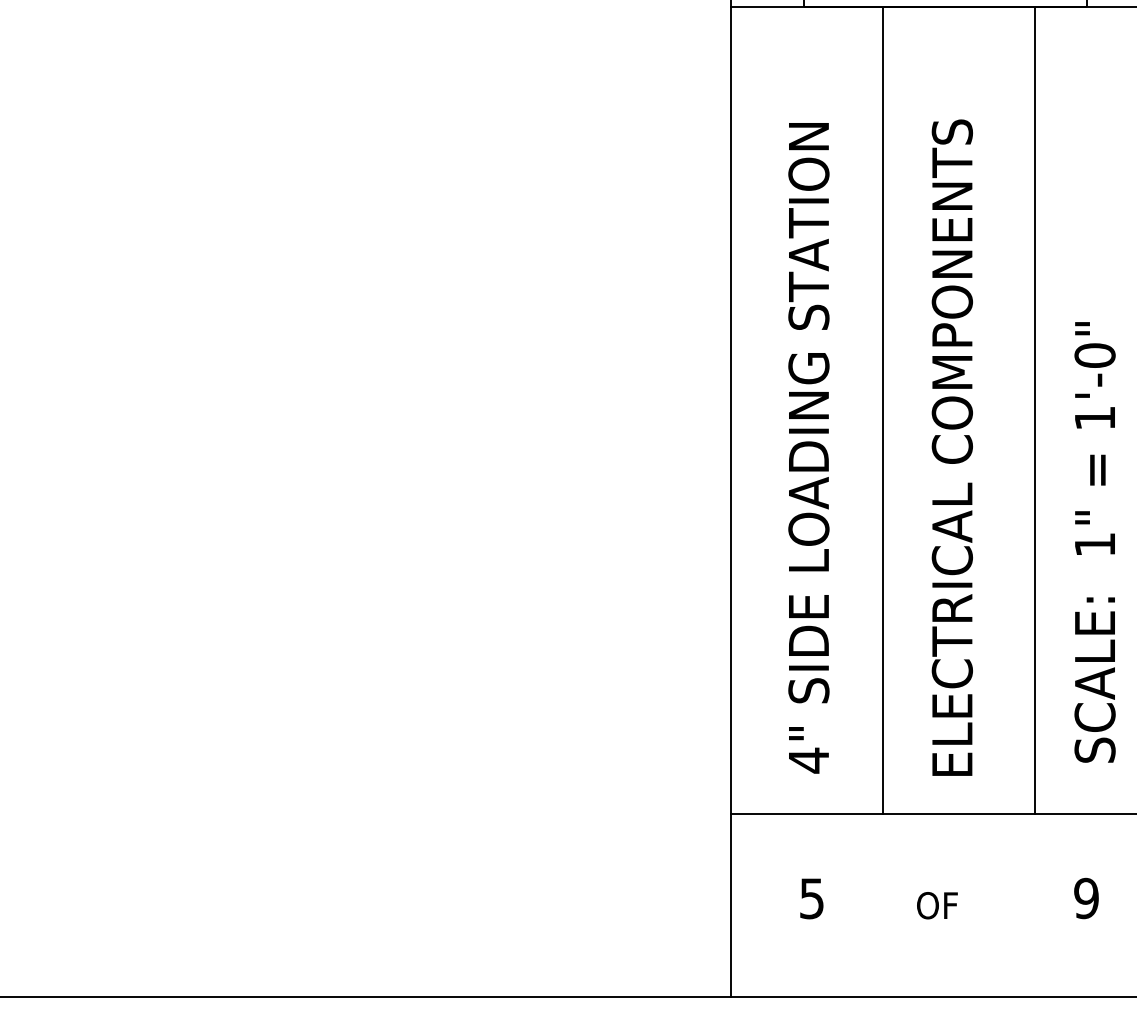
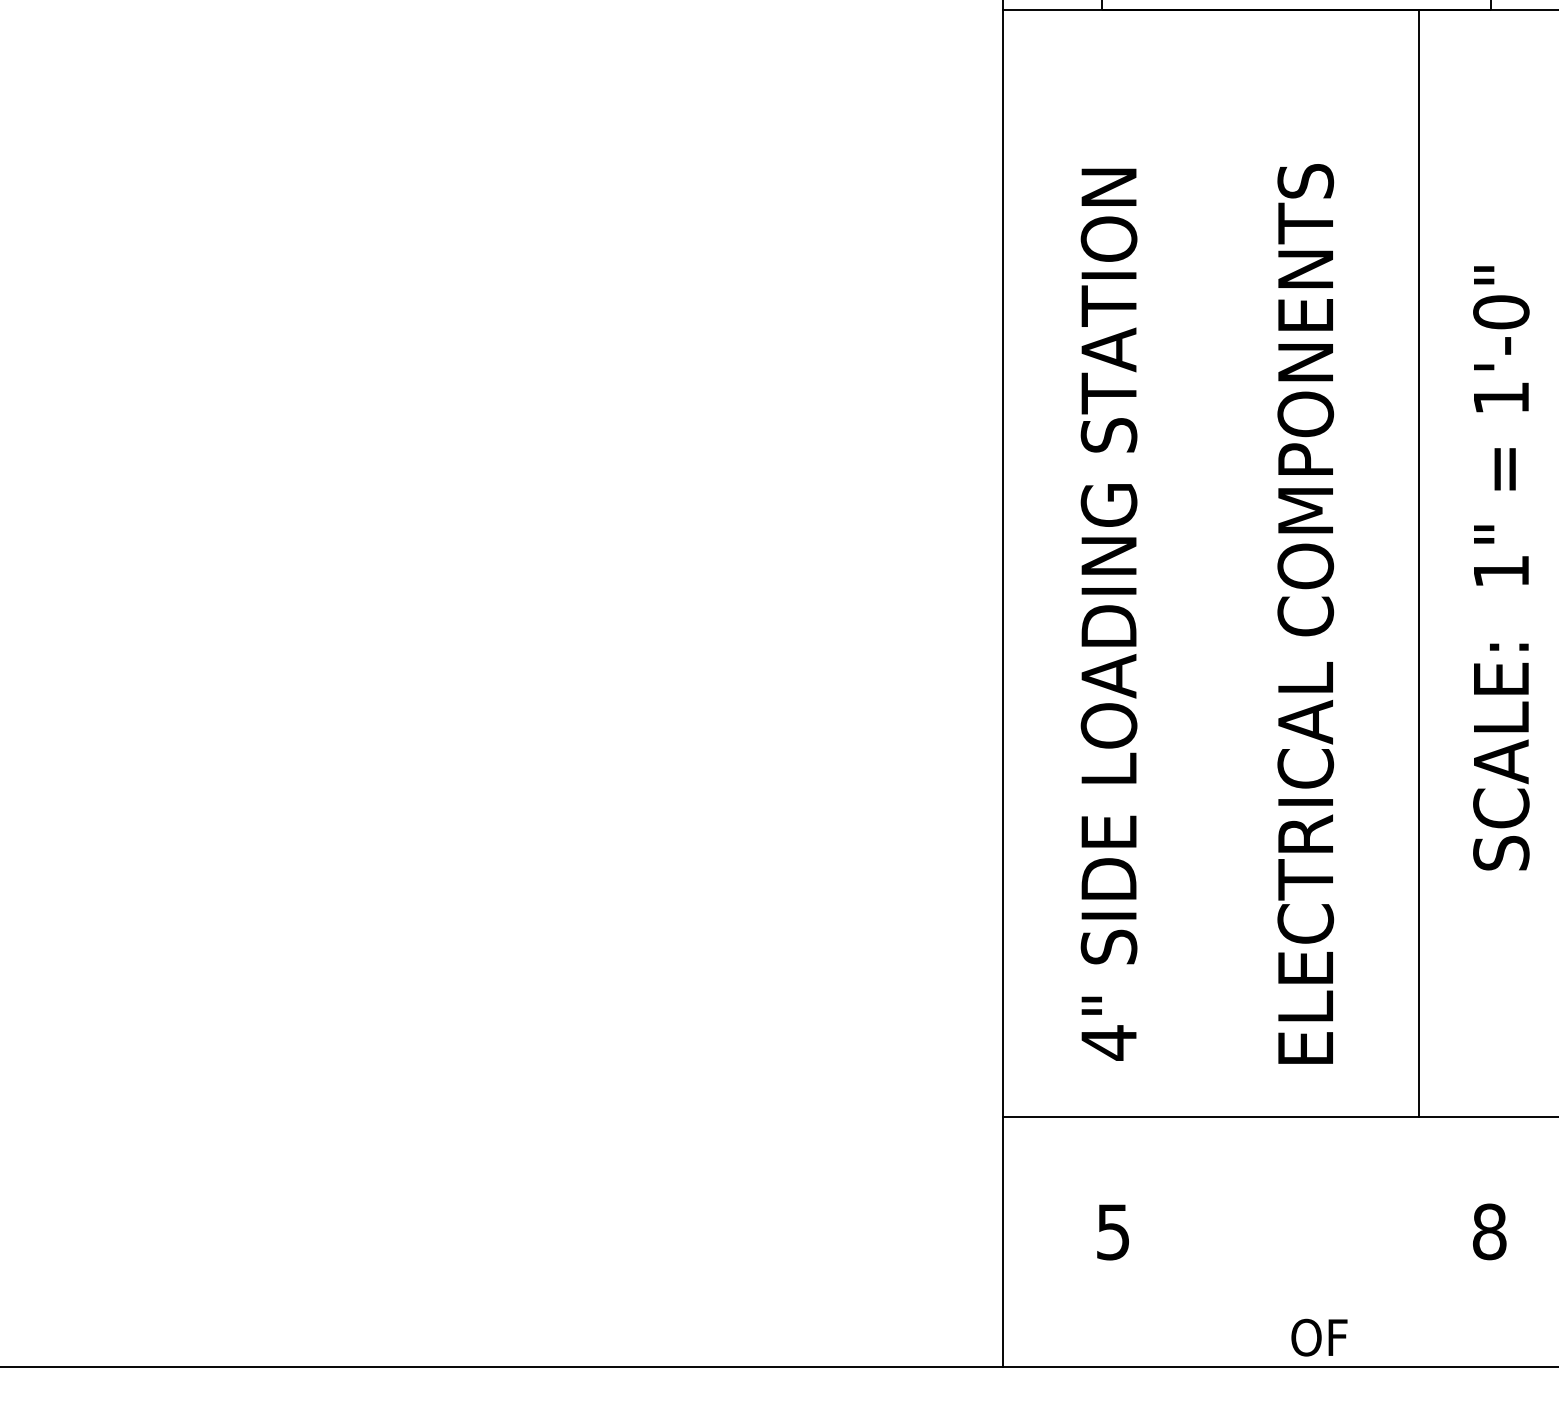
line: (883, 410) -> (1211, 562), removed
text: (1094, 542) -> (1500, 568), moved
text: (1086, 898) -> (1489, 1231), 9 -> 8
text: (937, 905) -> (1319, 1337), moved

